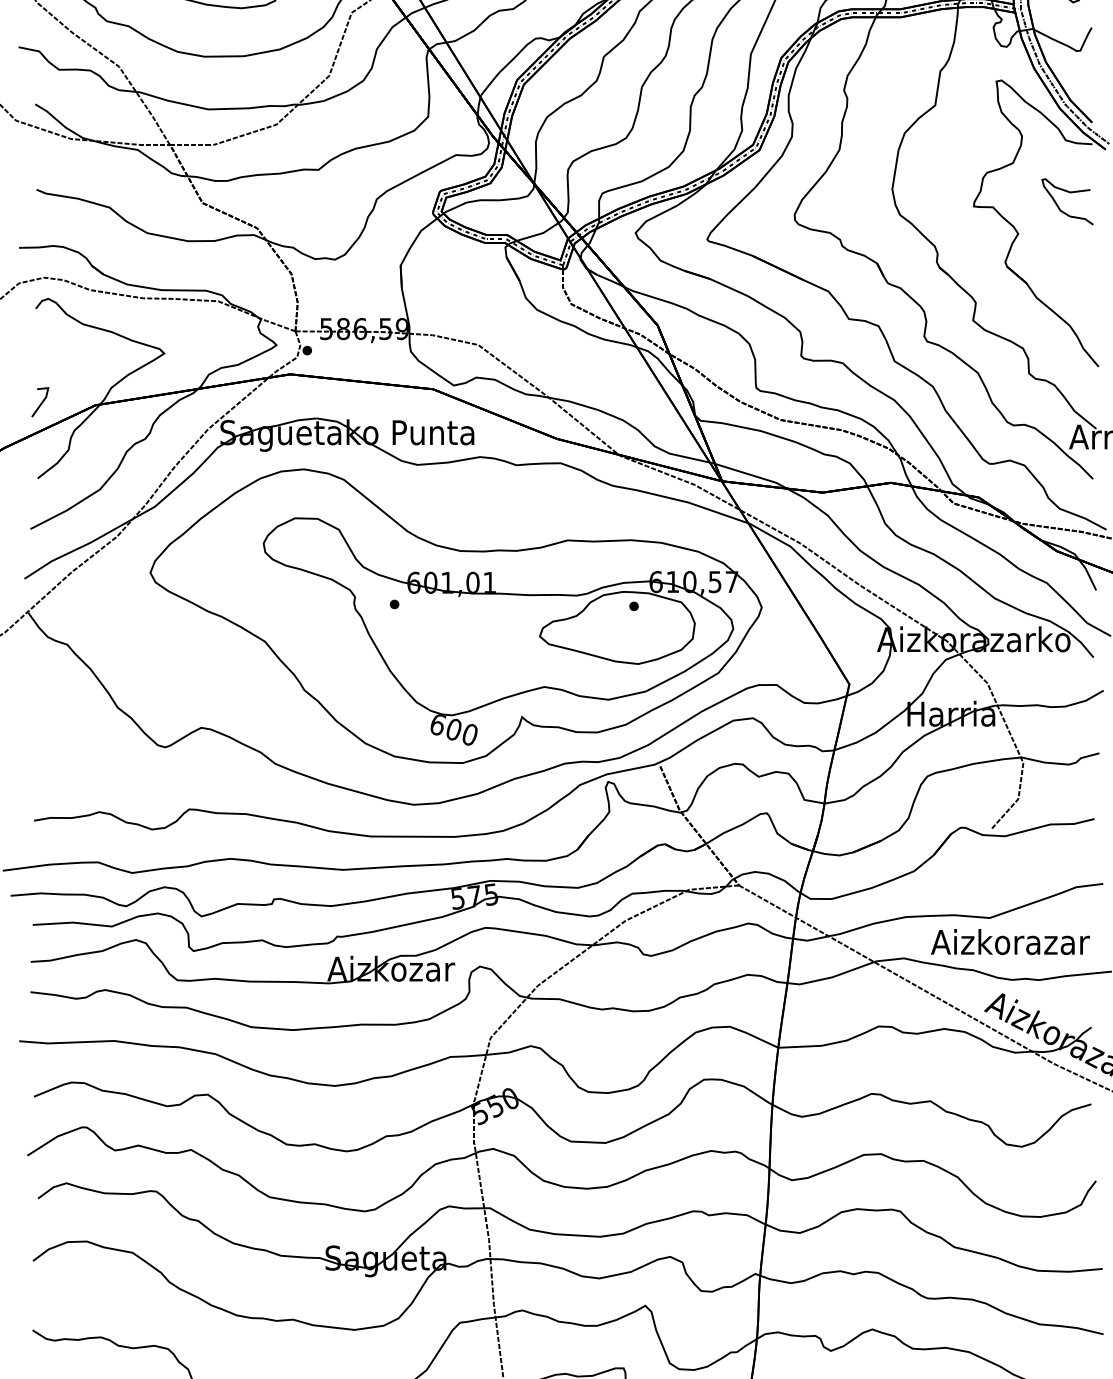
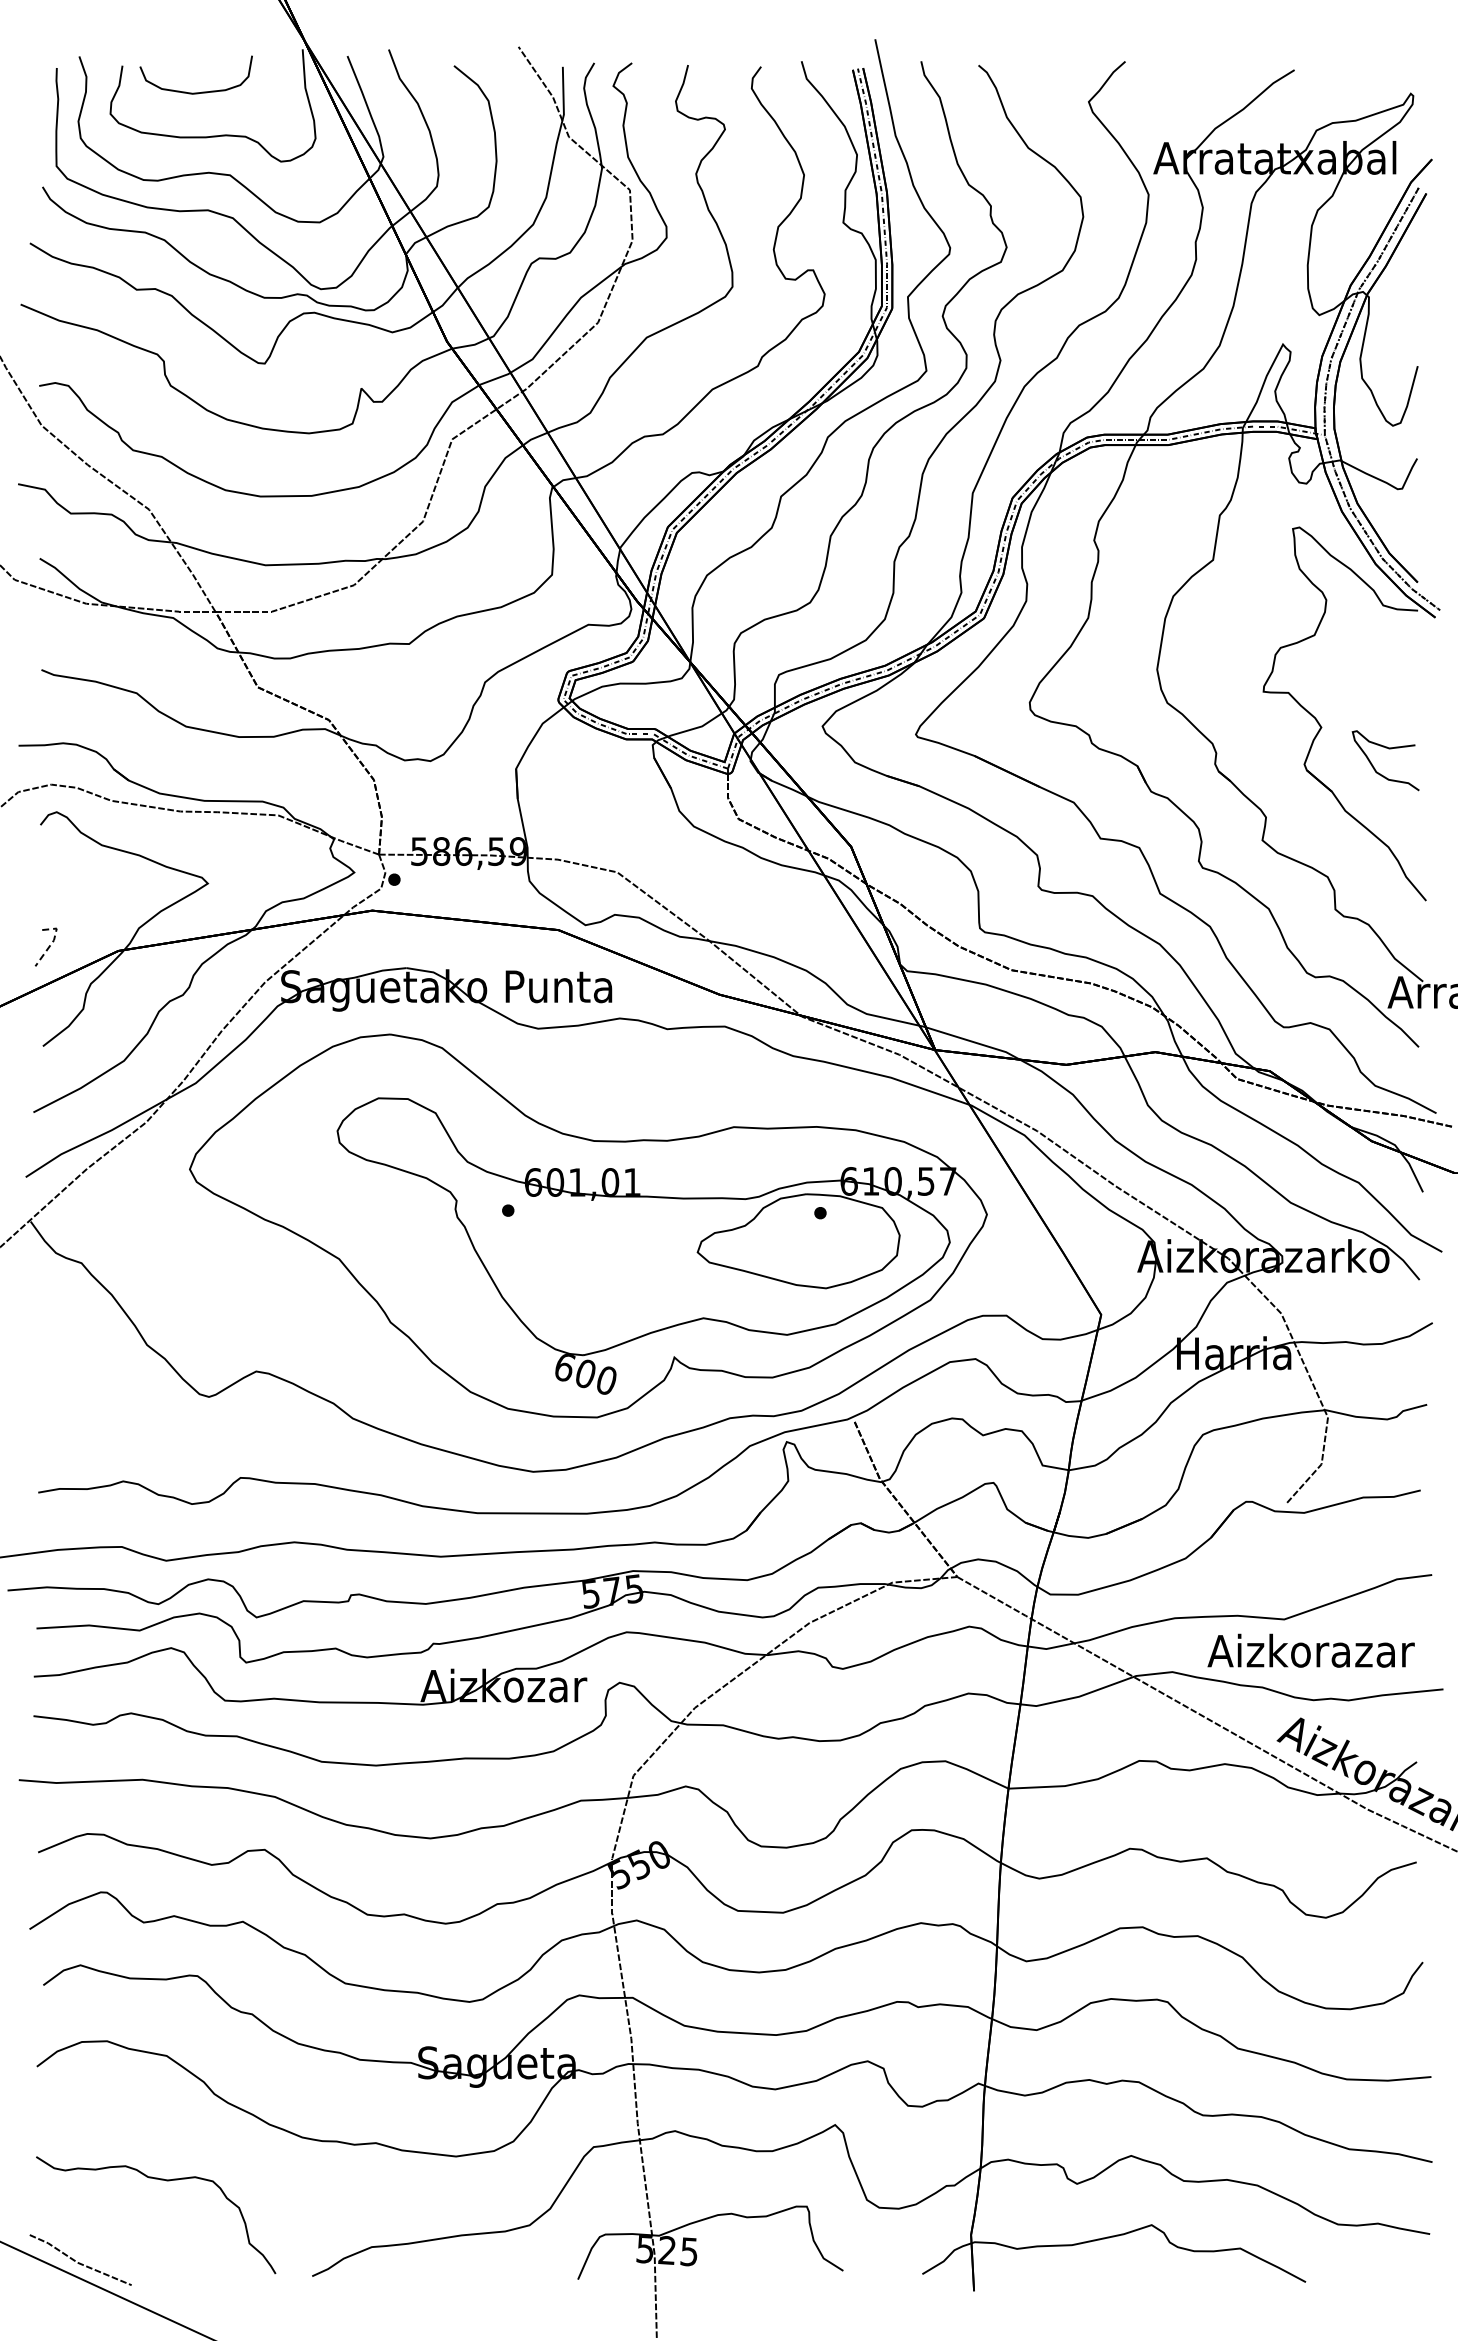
curve: (1069, 193) -> (1388, 749), moved
line: (45, 398) -> (53, 941), solid -> dashed

